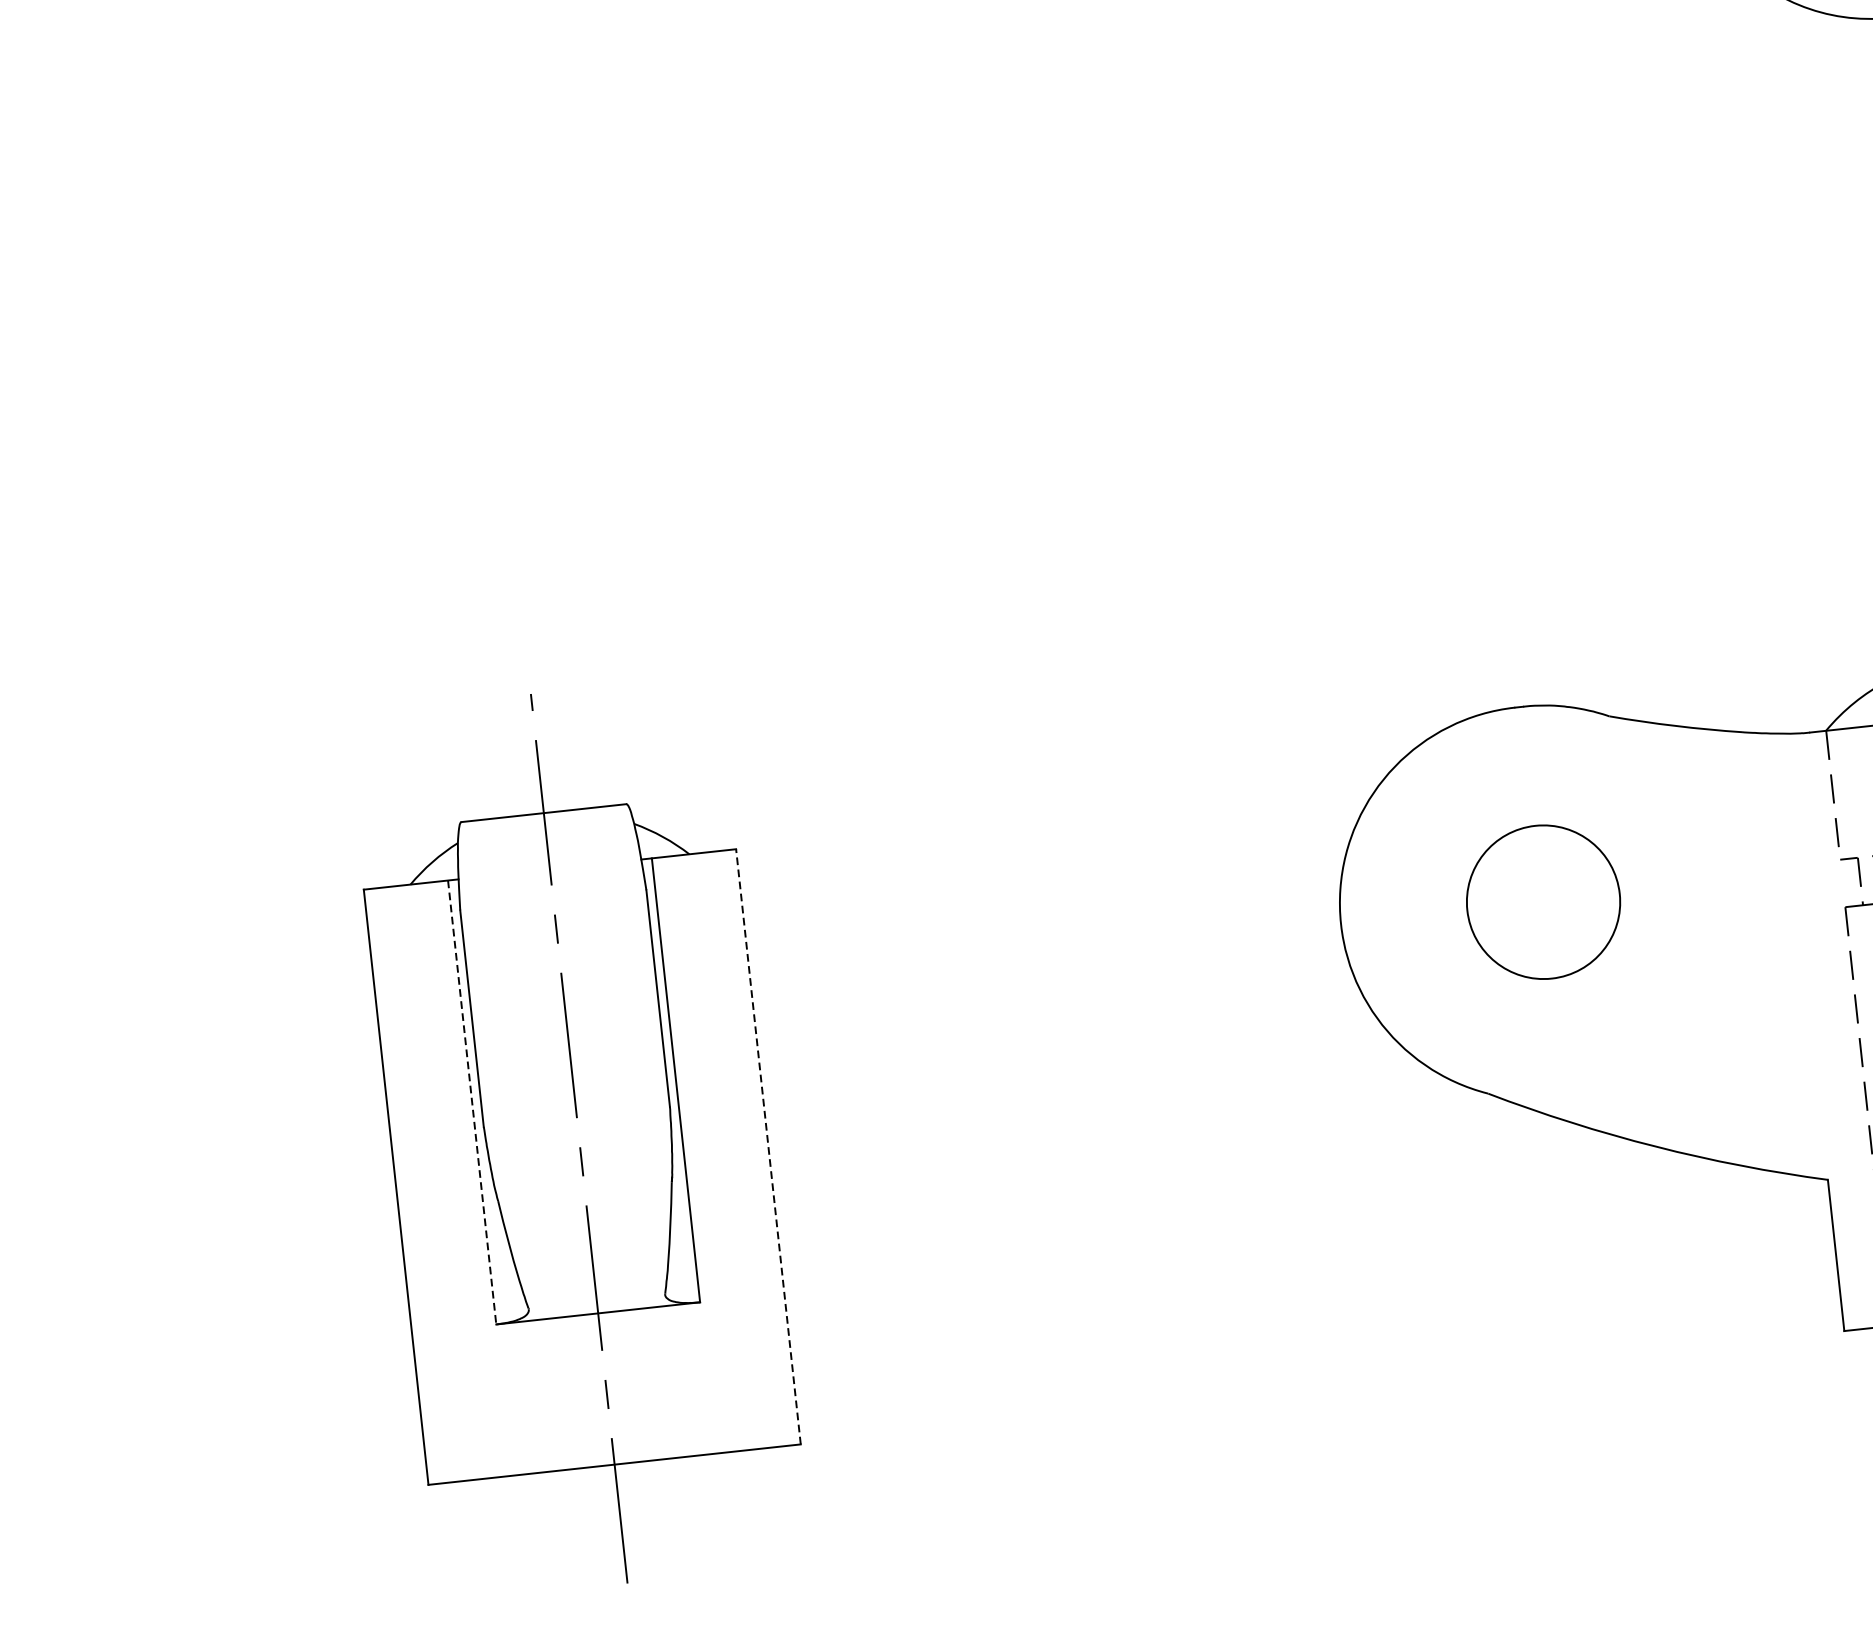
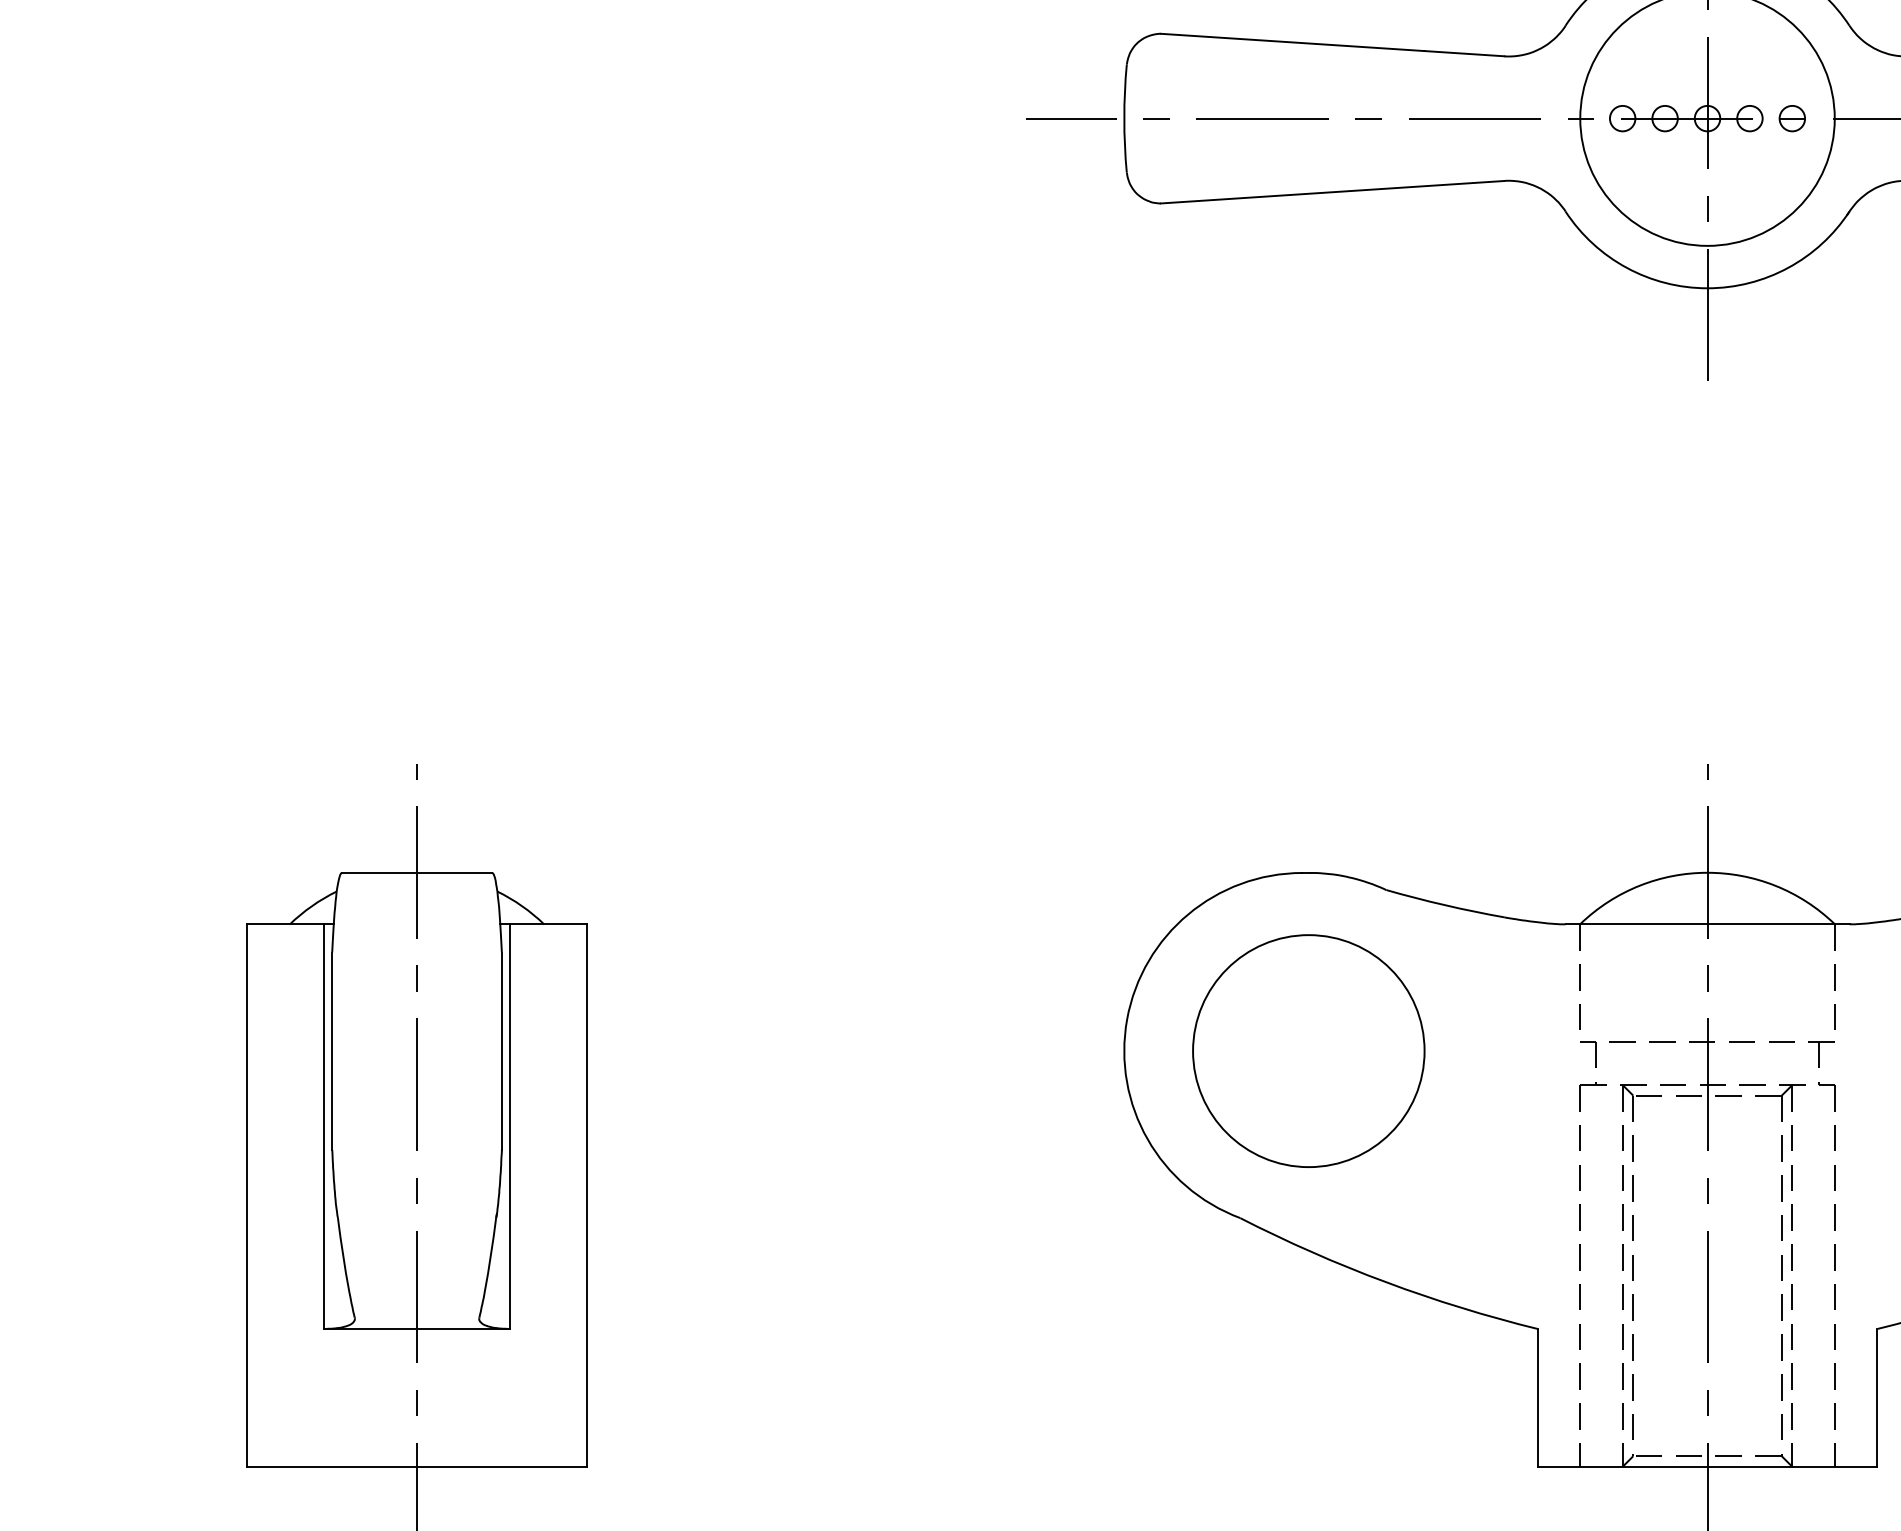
part: (1543, 901) -> (1308, 1050), size x1.67
line: (472, 1103) -> (324, 1127), dashed -> solid
line: (768, 1146) -> (586, 1195), dashed -> solid

